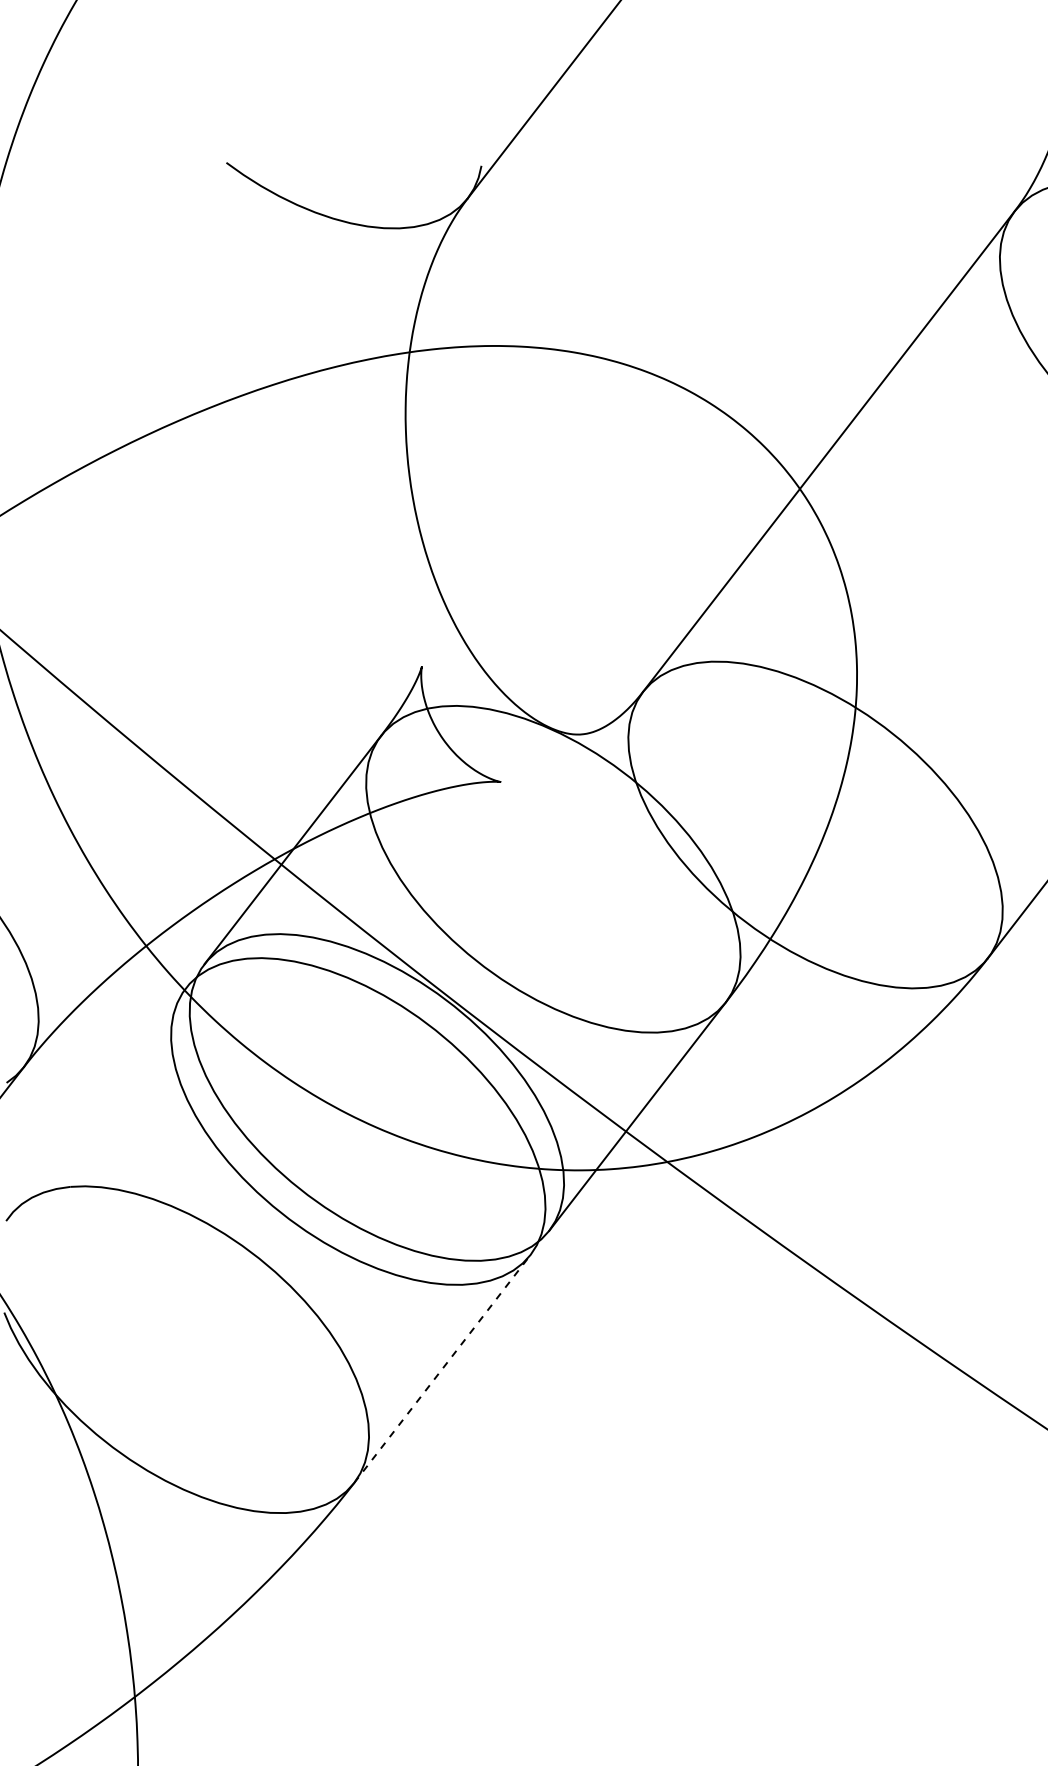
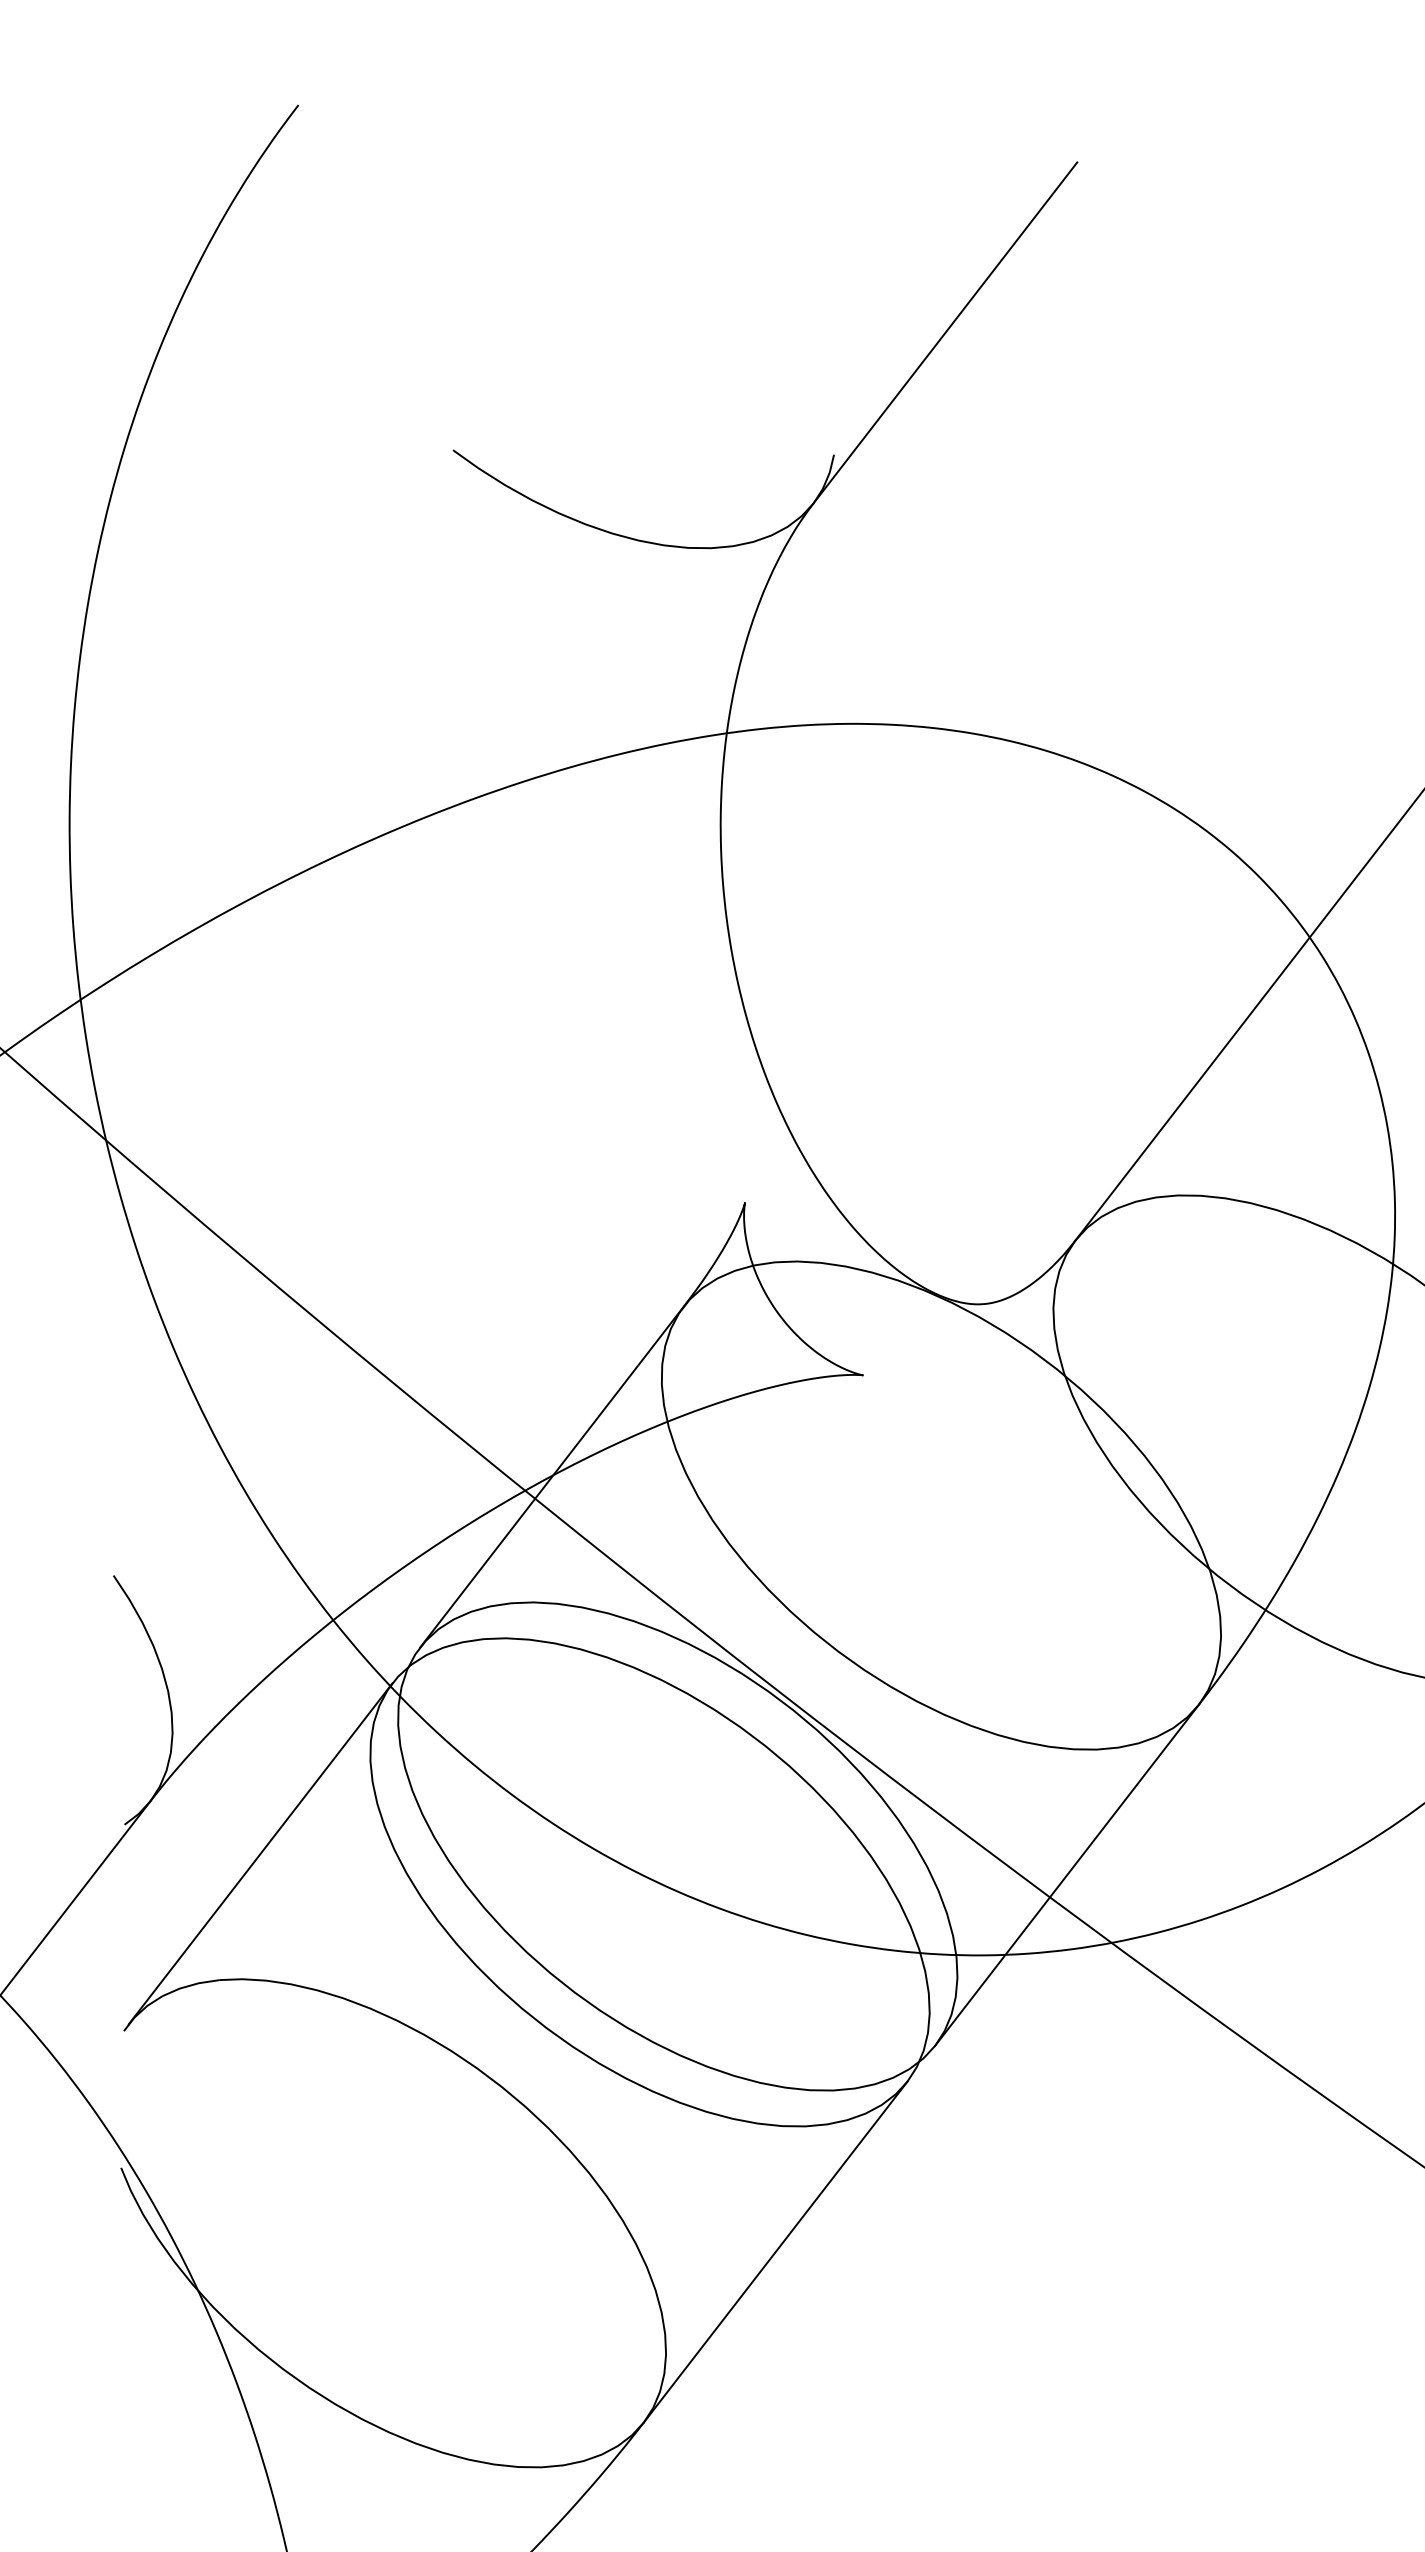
line: (97, 1102) -> (260, 1854), added
line: (442, 1368) -> (775, 2251), dashed -> solid

